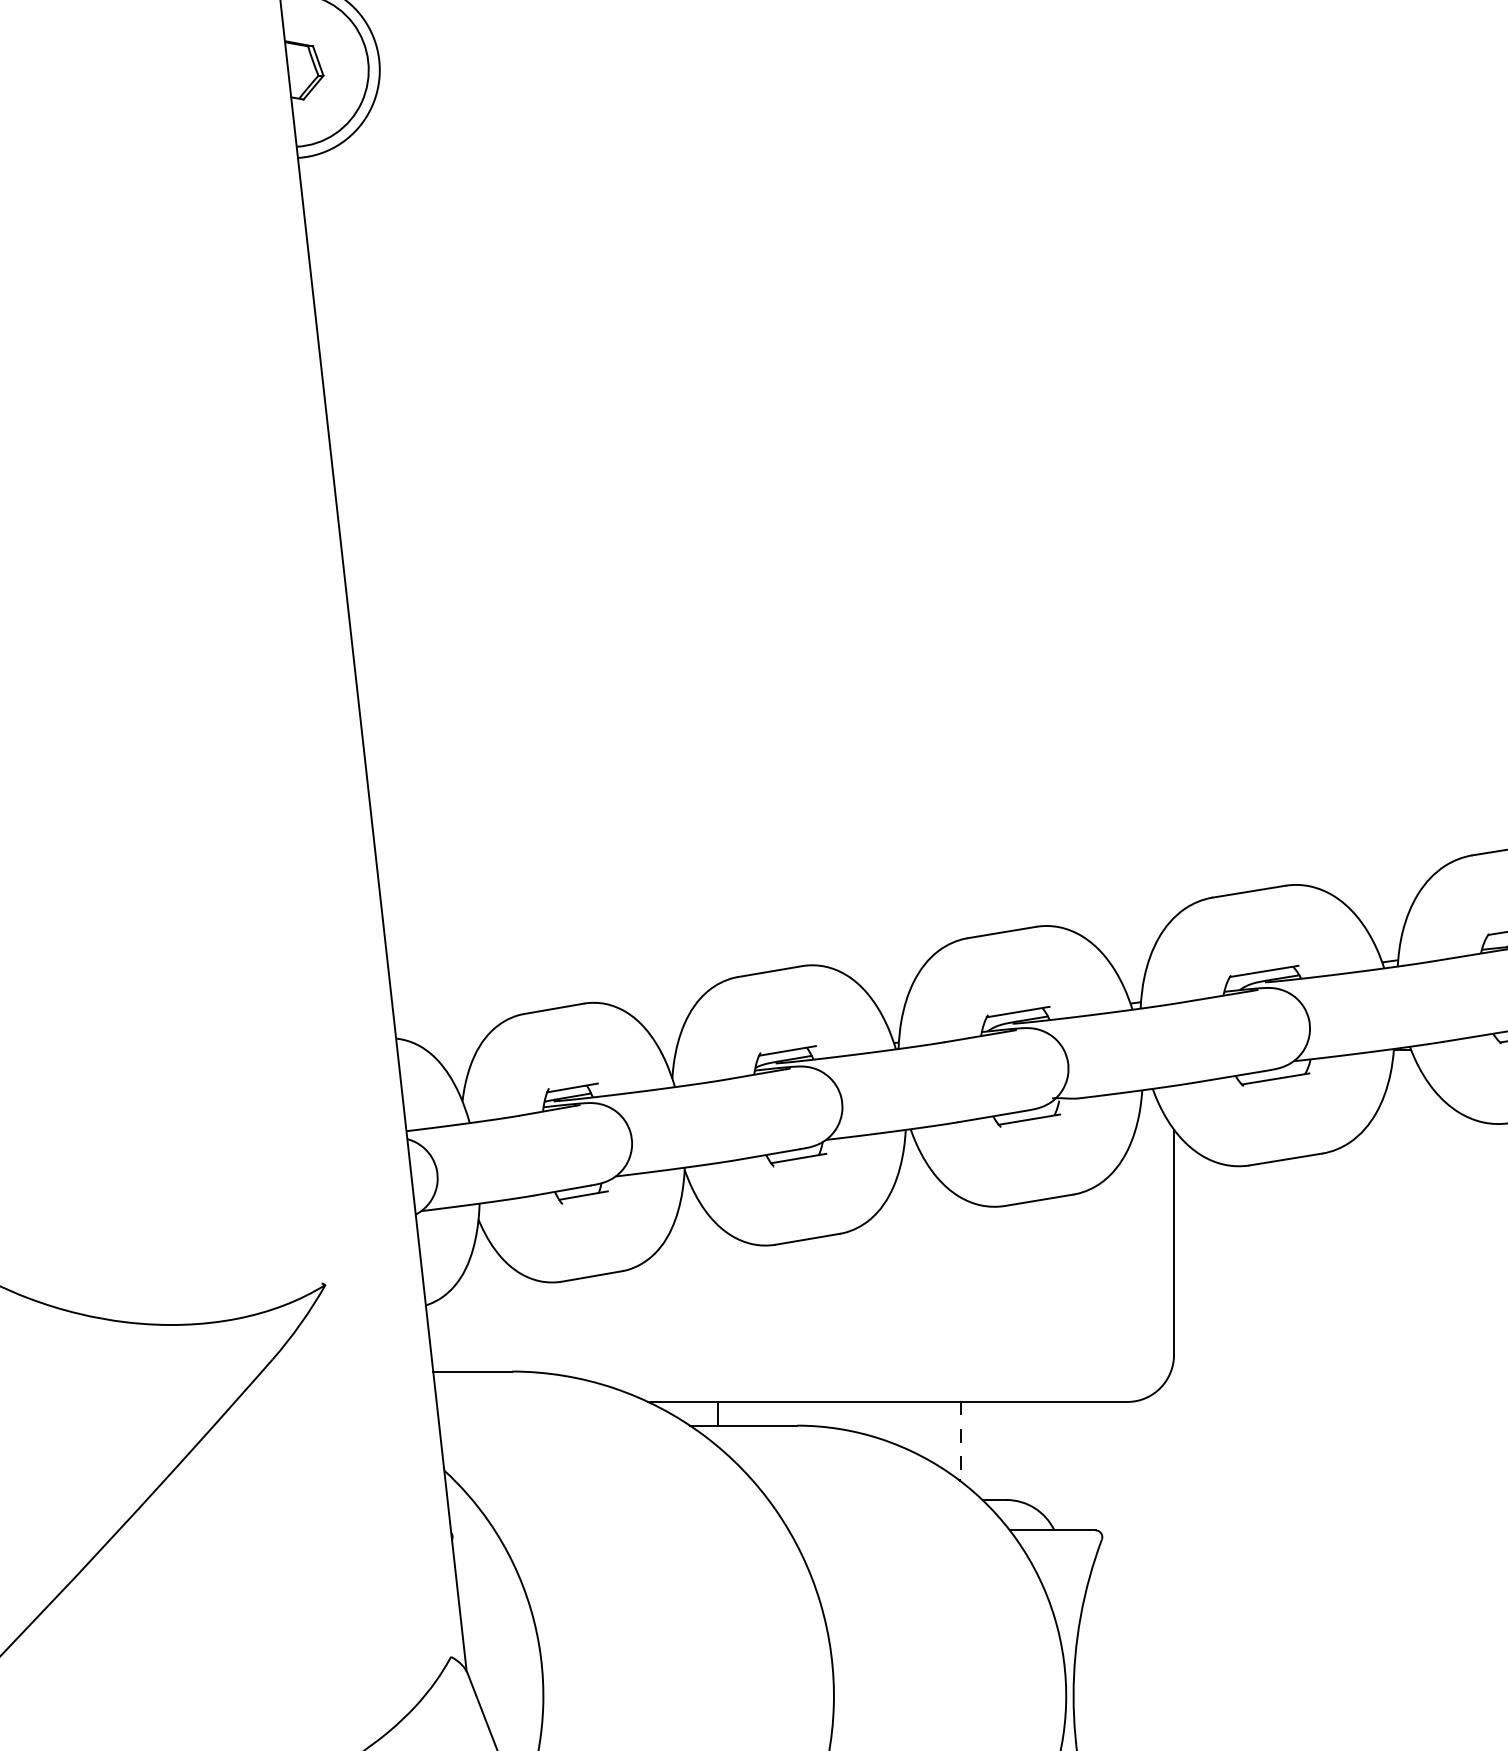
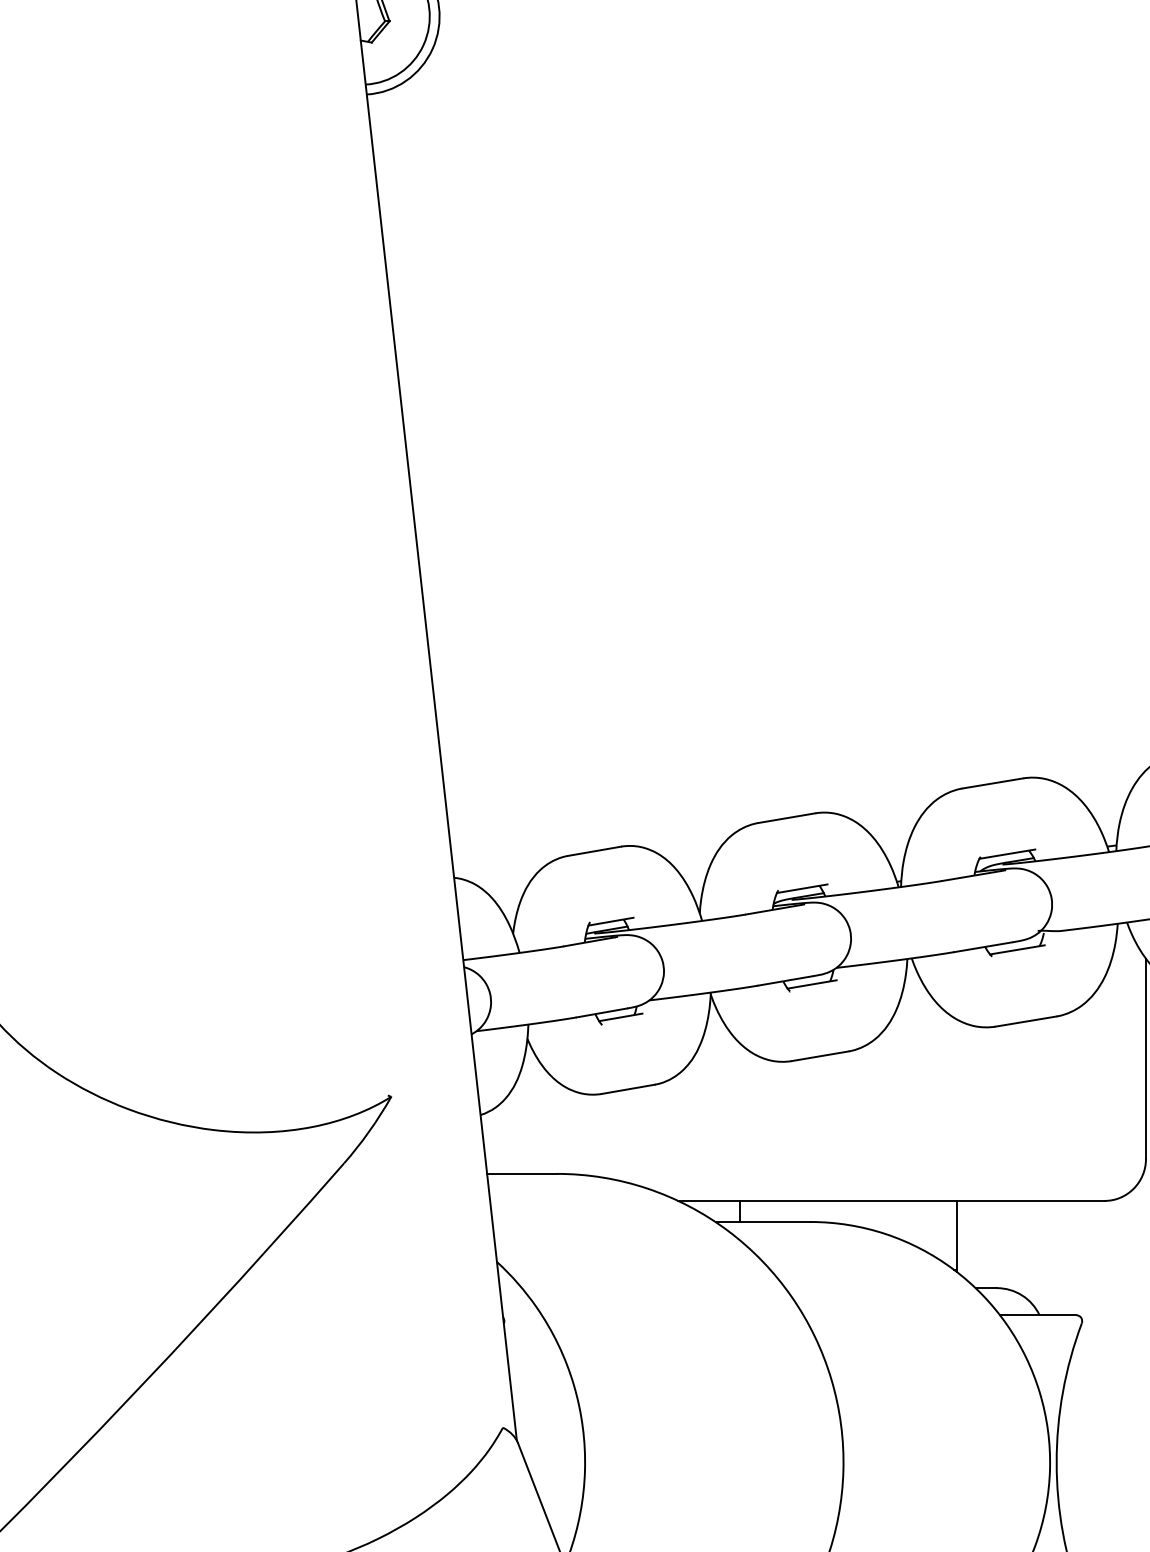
line: (961, 1441) -> (956, 1236), dashed -> solid

